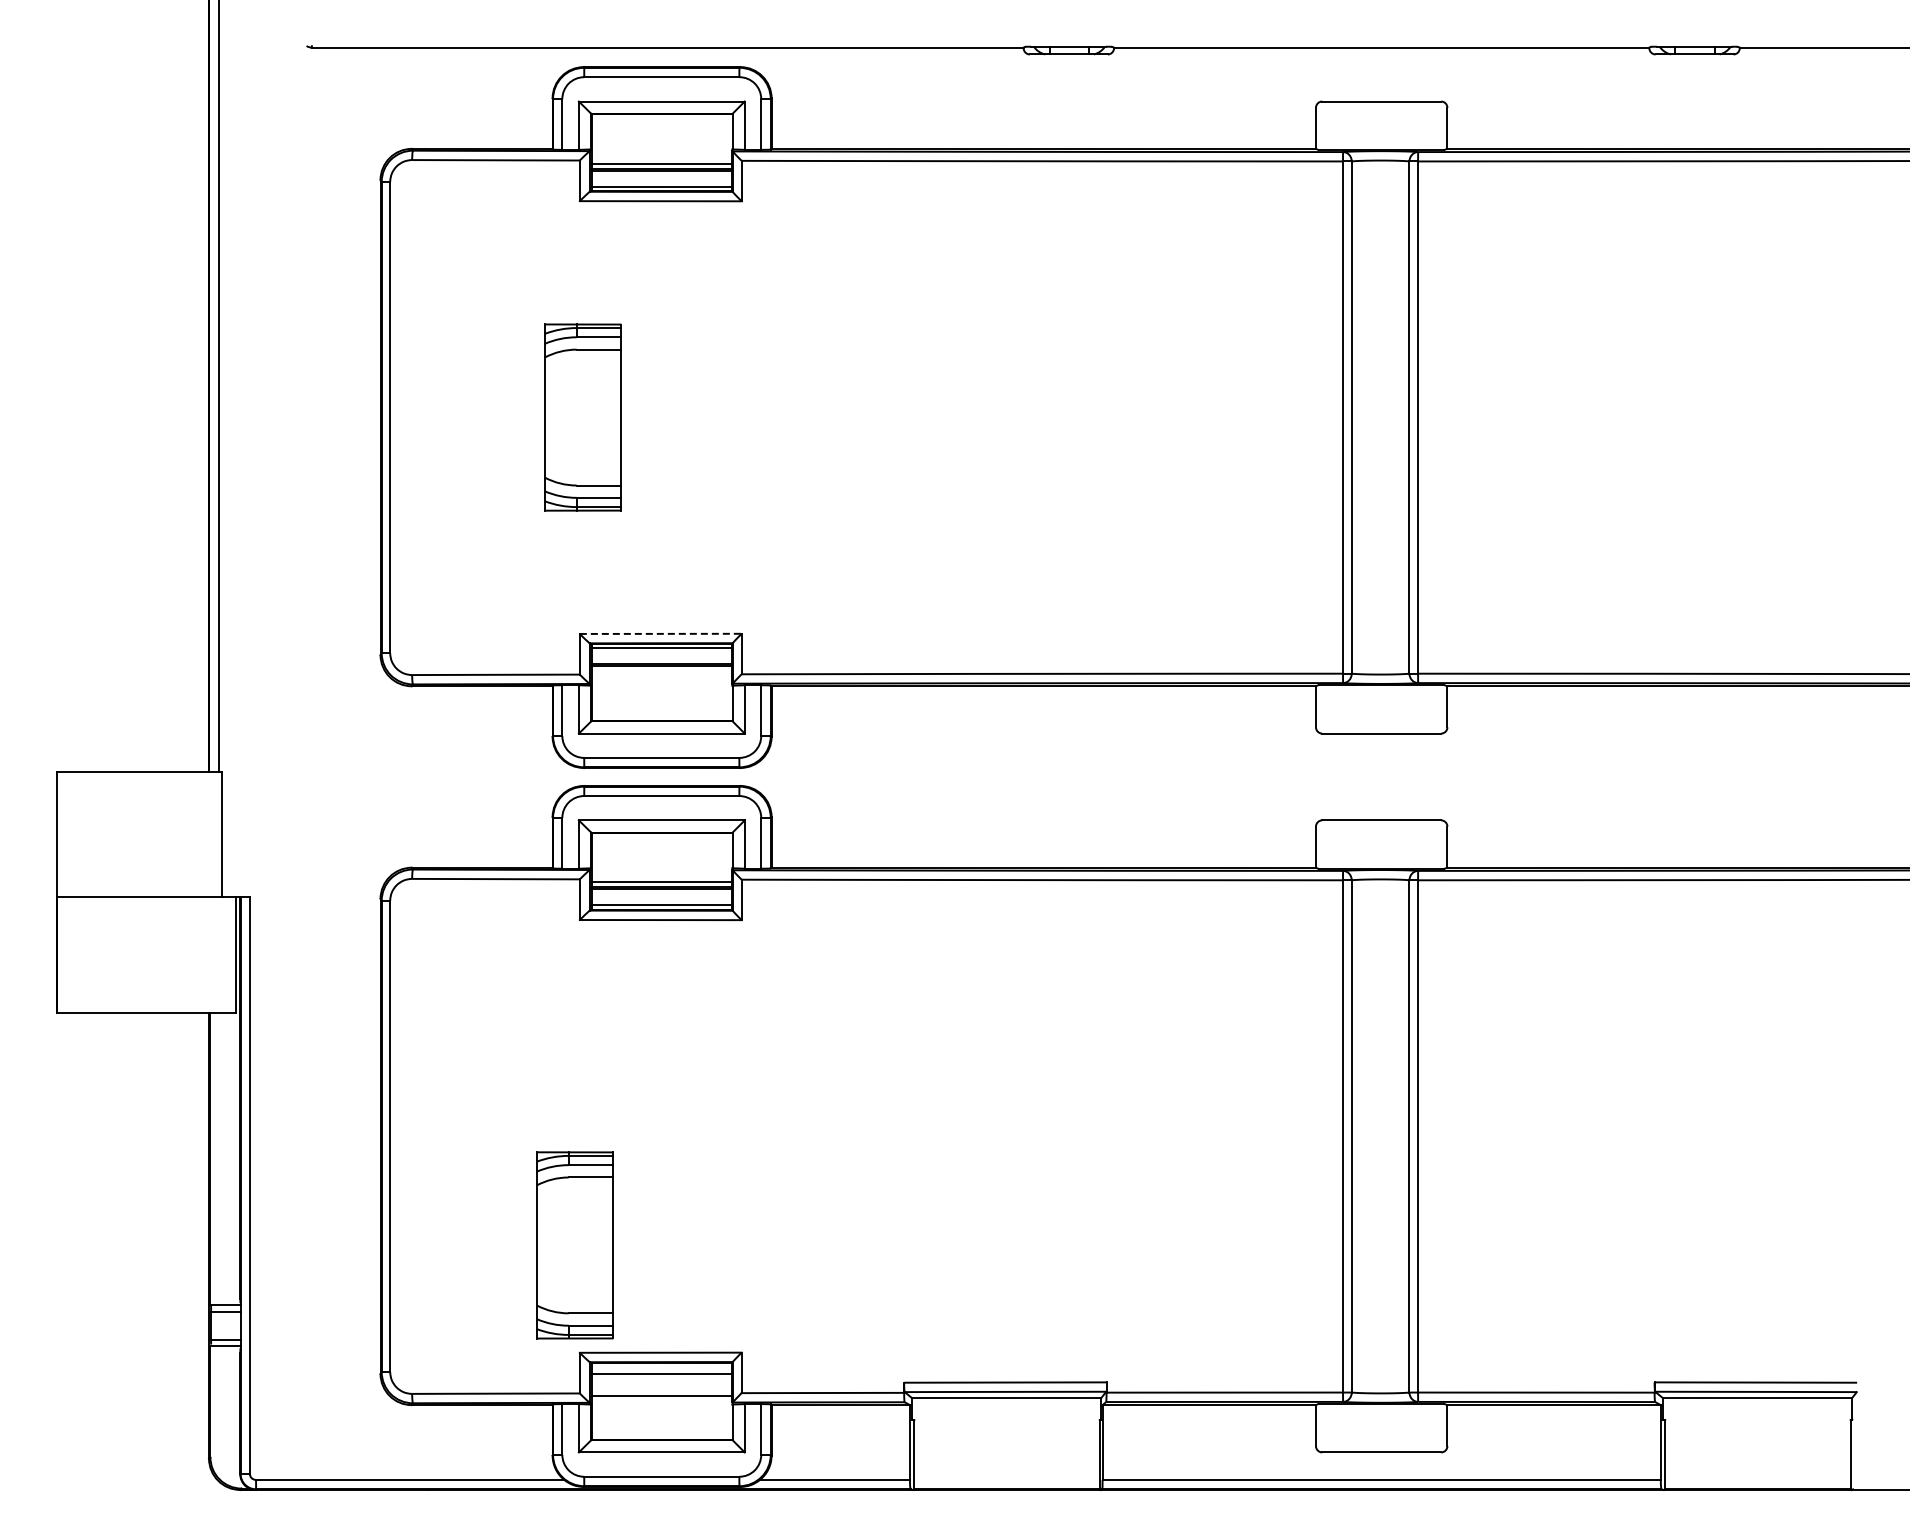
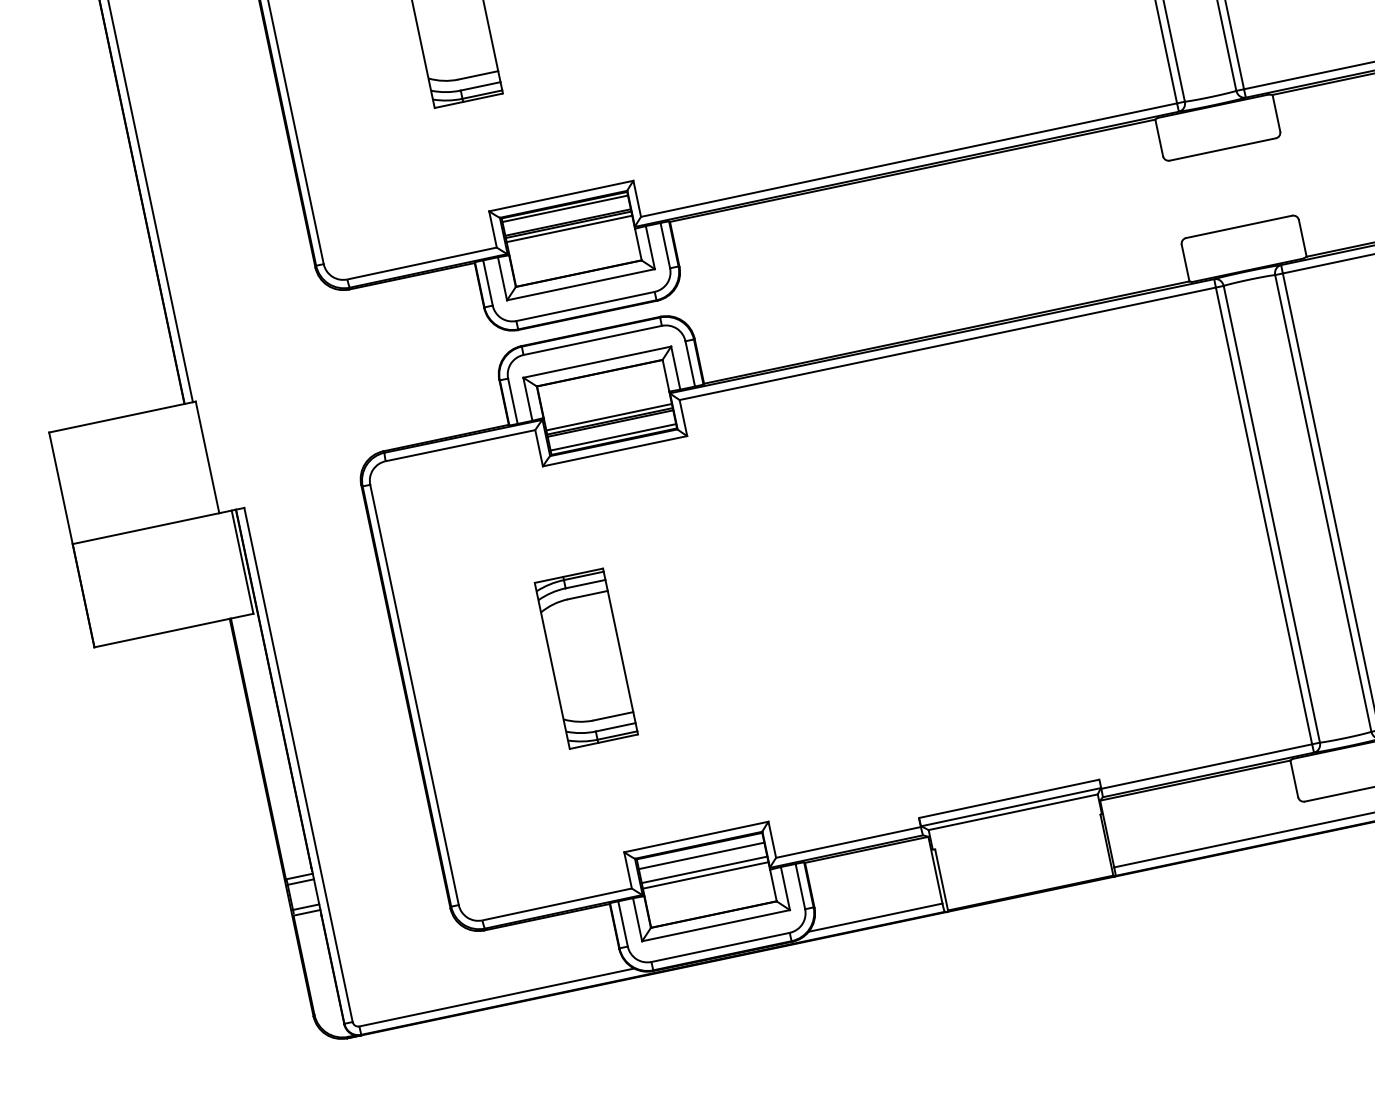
line: (660, 633) -> (561, 195), dashed -> solid
line: (661, 671) -> (569, 229), added
part: (574, 1245) -> (585, 658), moved
line: (661, 1389) -> (703, 869), added

